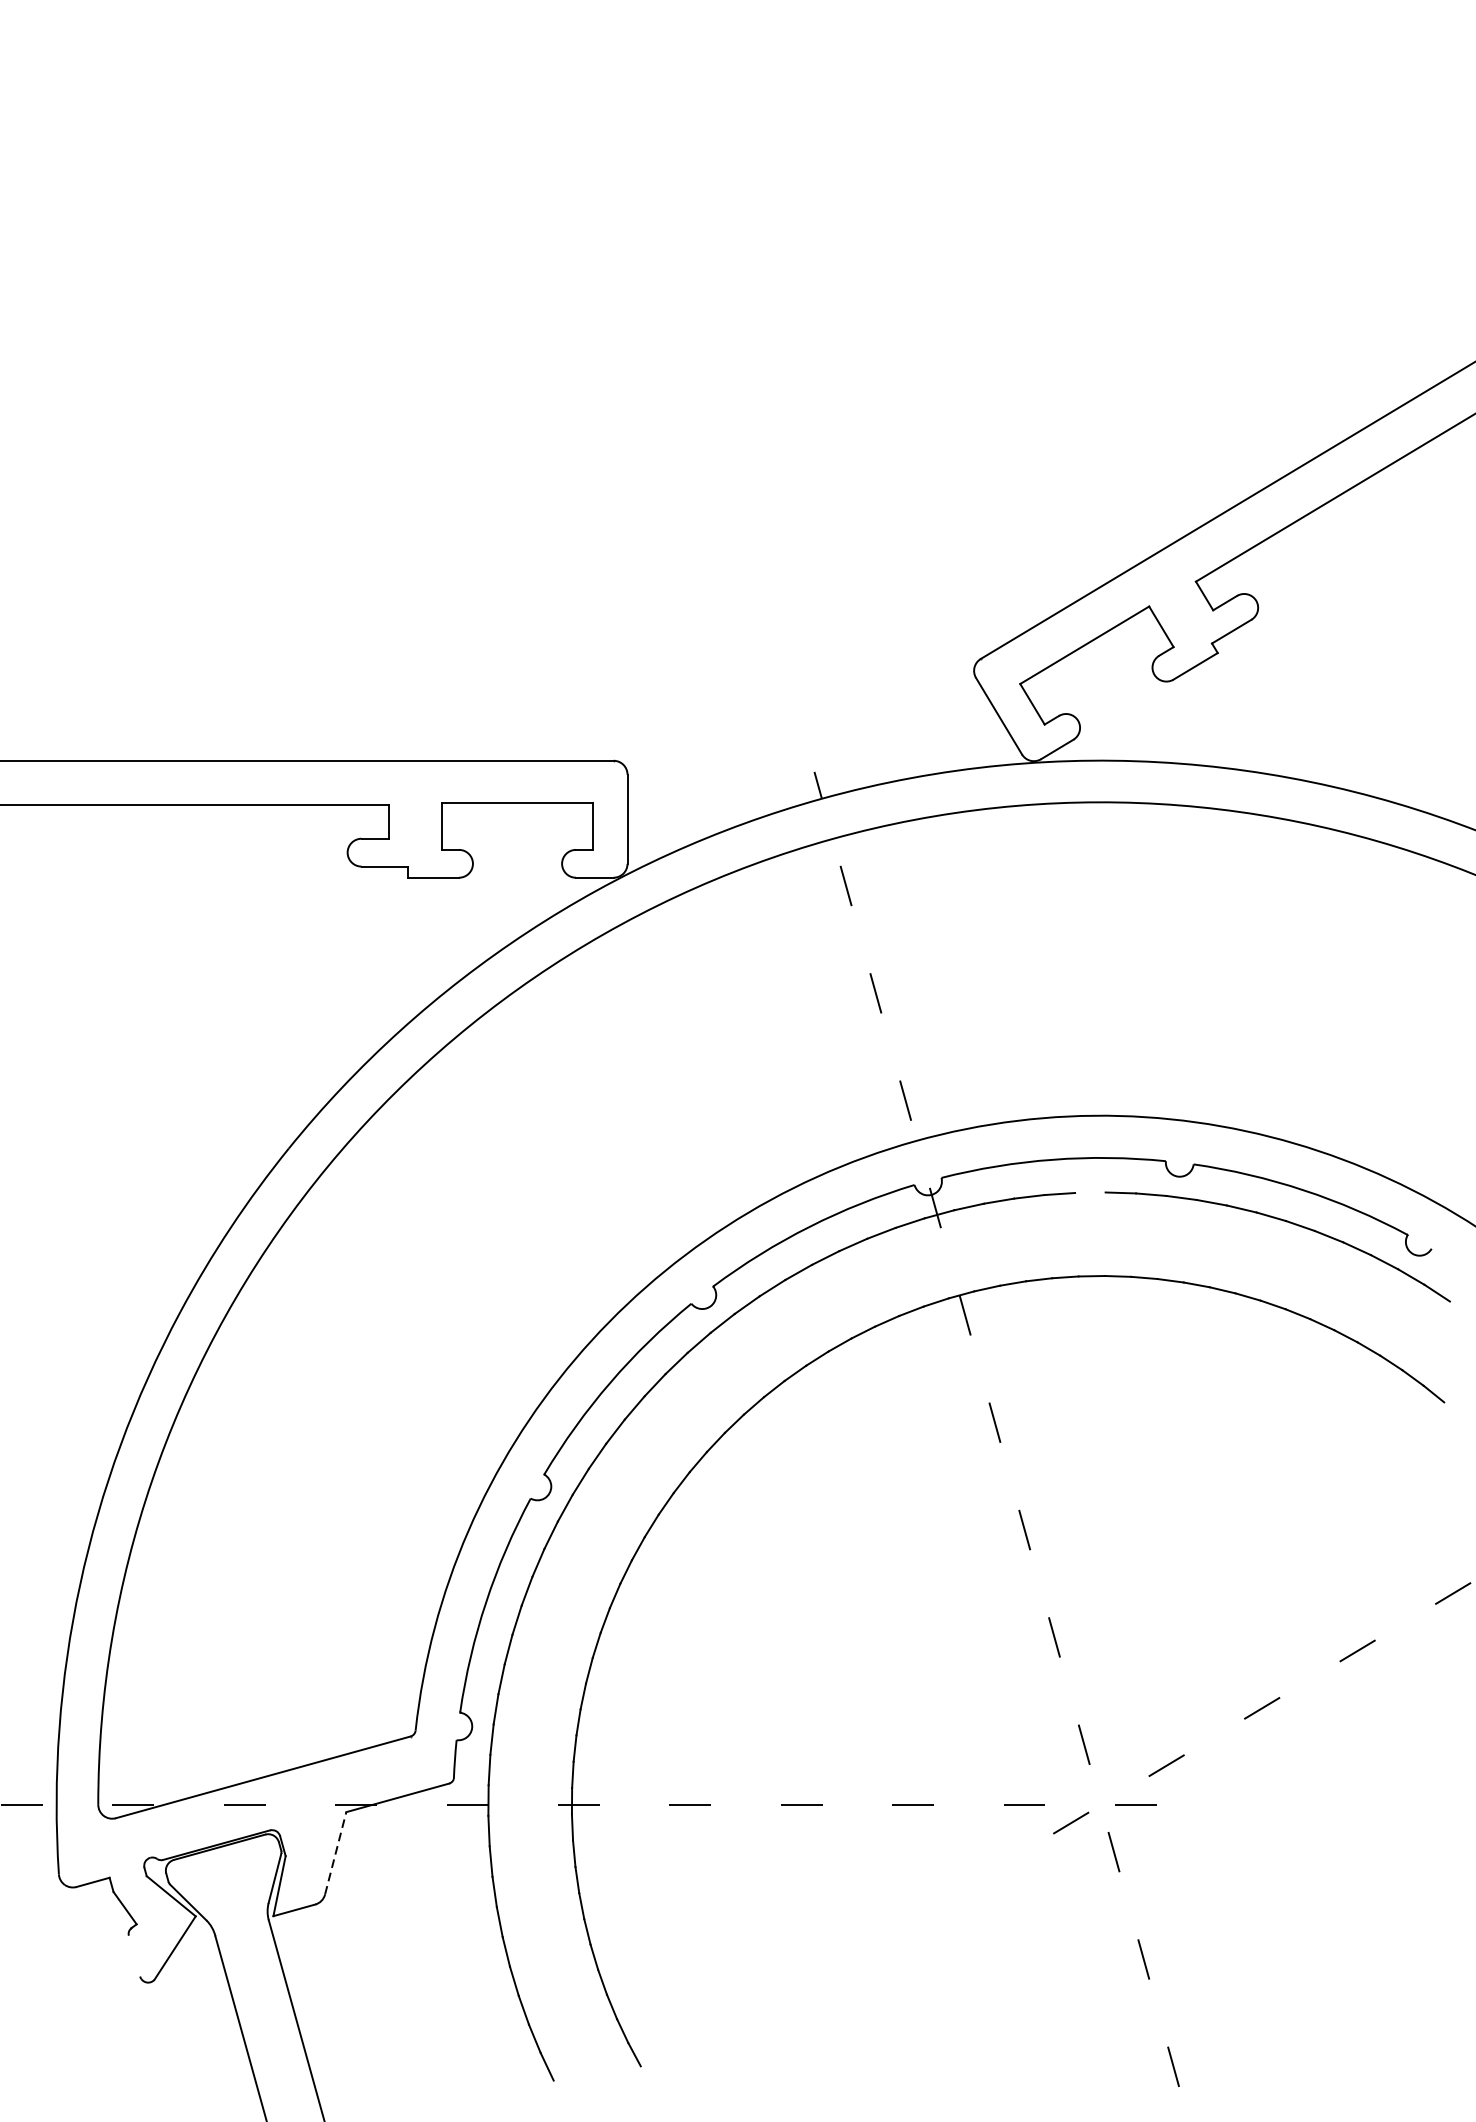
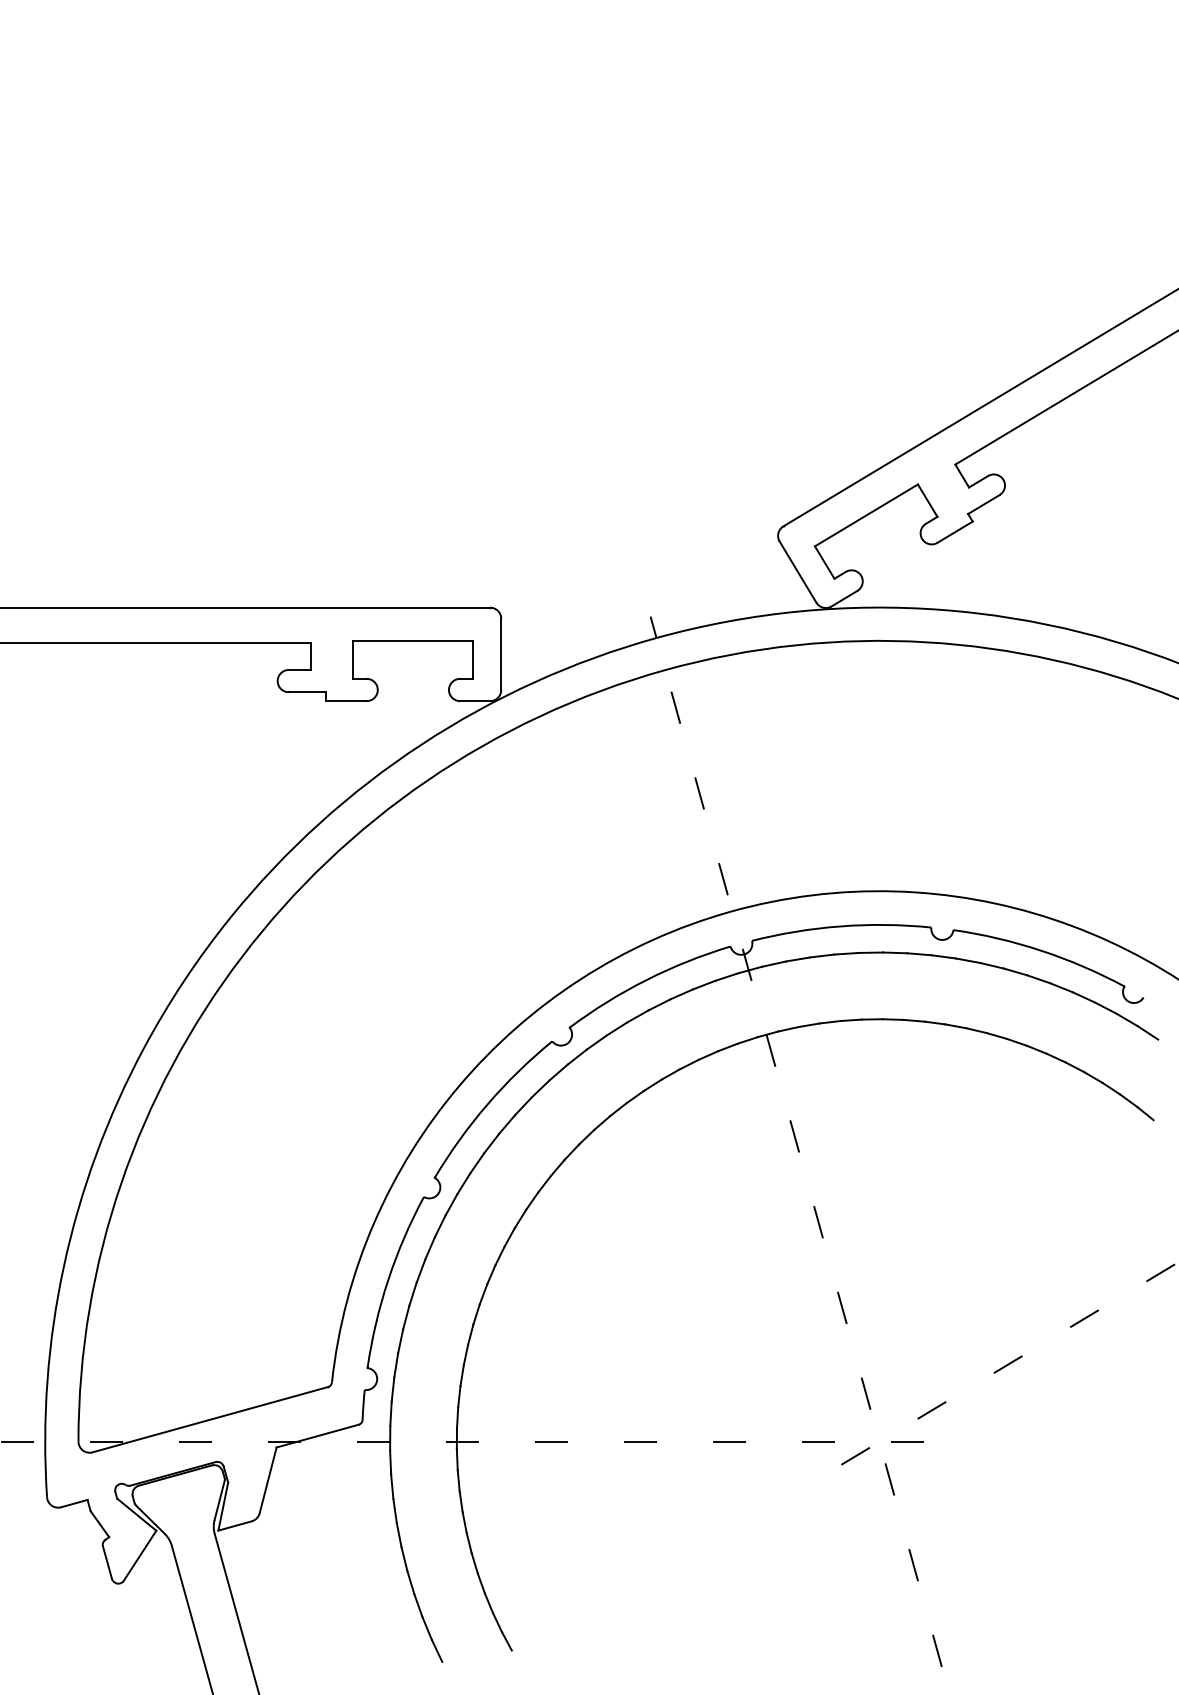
line: (1089, 1192) -> (870, 952), added
line: (336, 1852) -> (268, 1479), dashed -> solid
line: (133, 1956) -> (106, 1562), added

